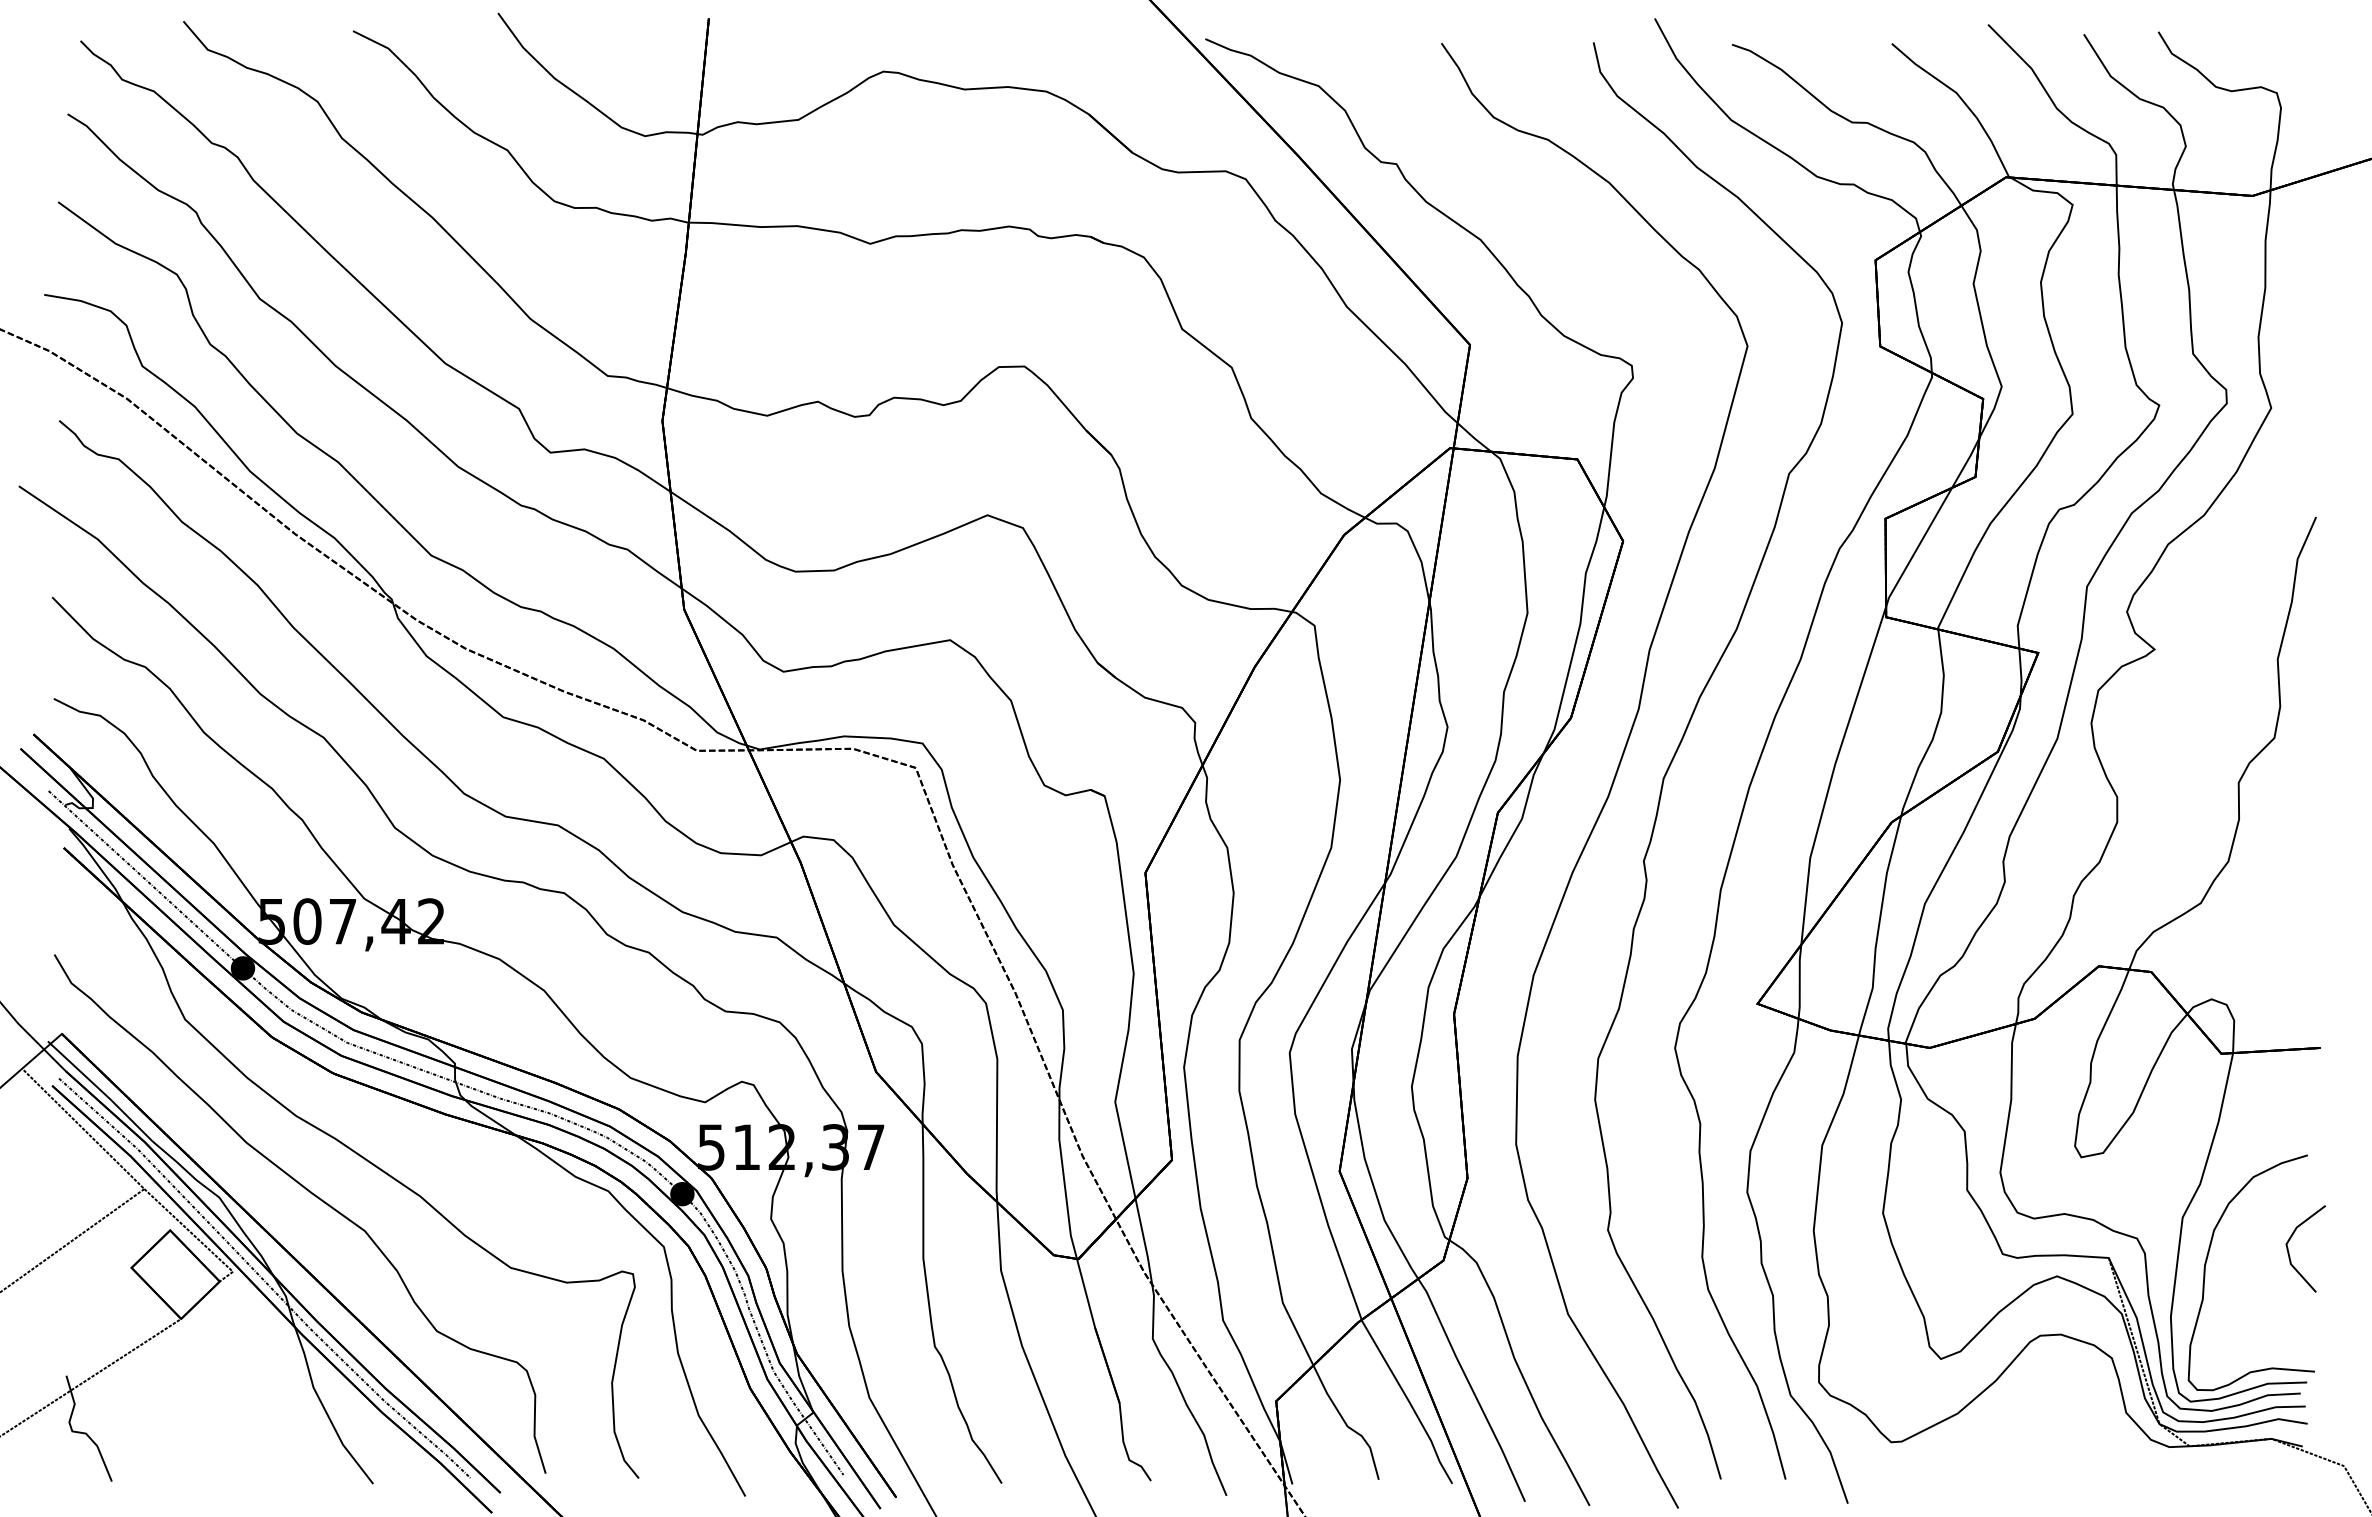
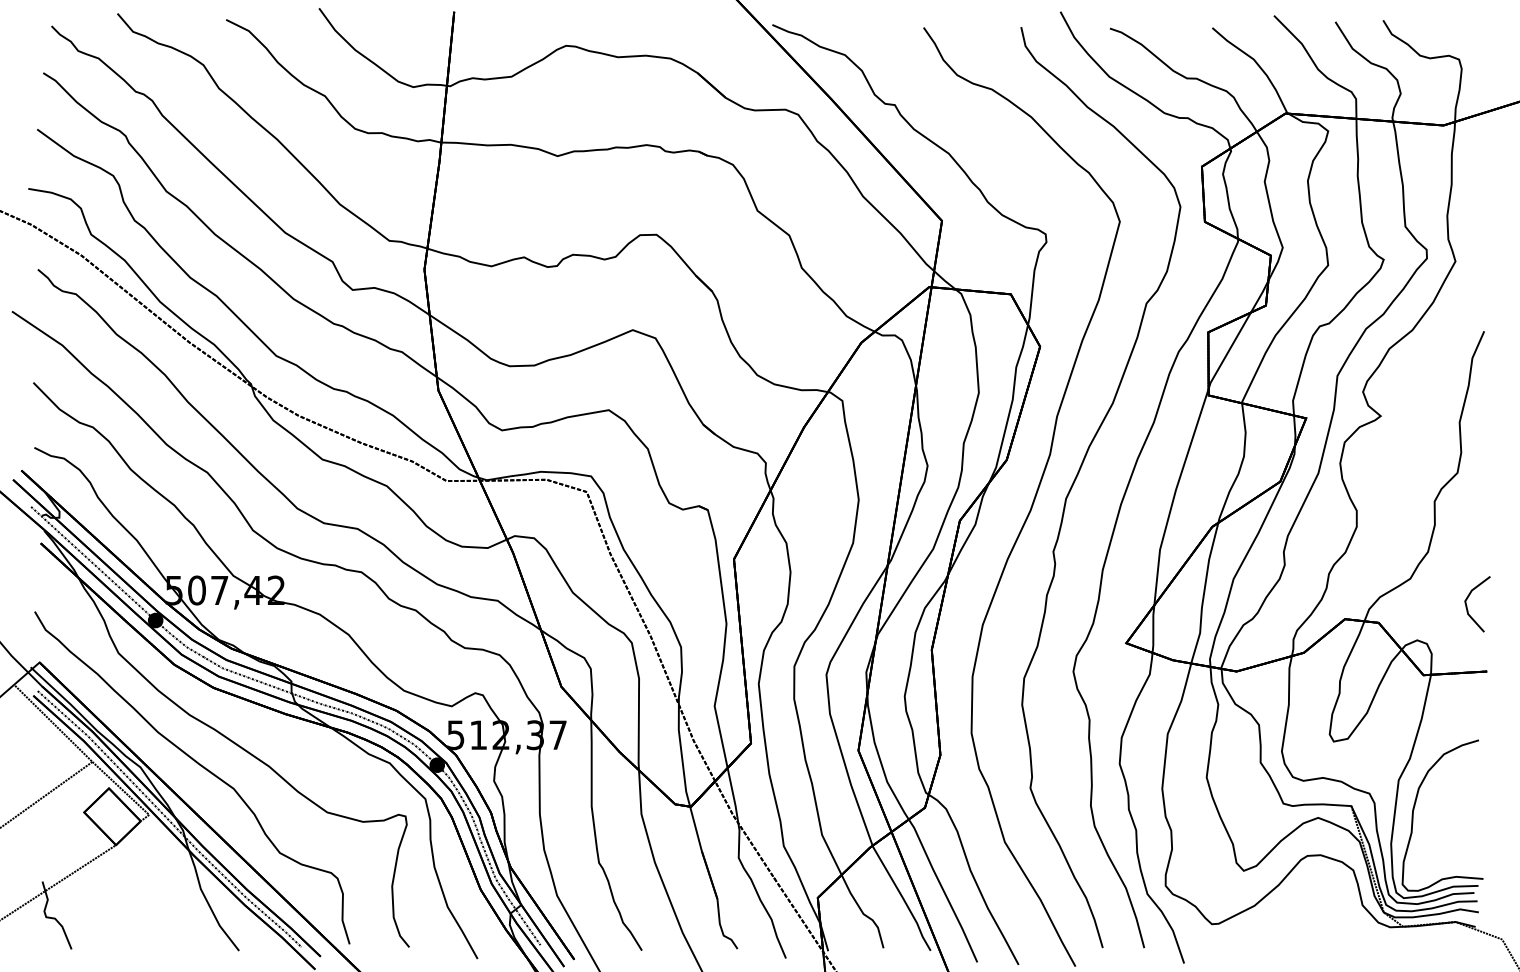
line: (2289, 1250) -> (1467, 605), moved

